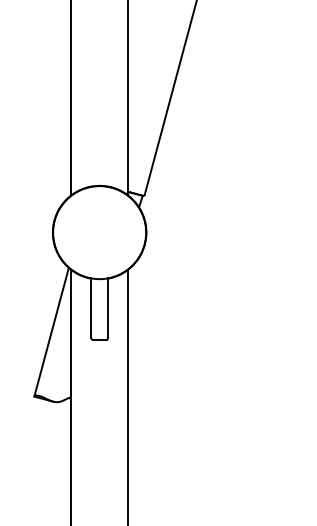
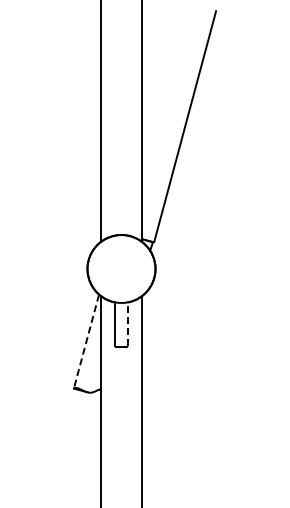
line: (107, 308) -> (127, 324), solid -> dashed
line: (51, 331) -> (86, 341), solid -> dashed

